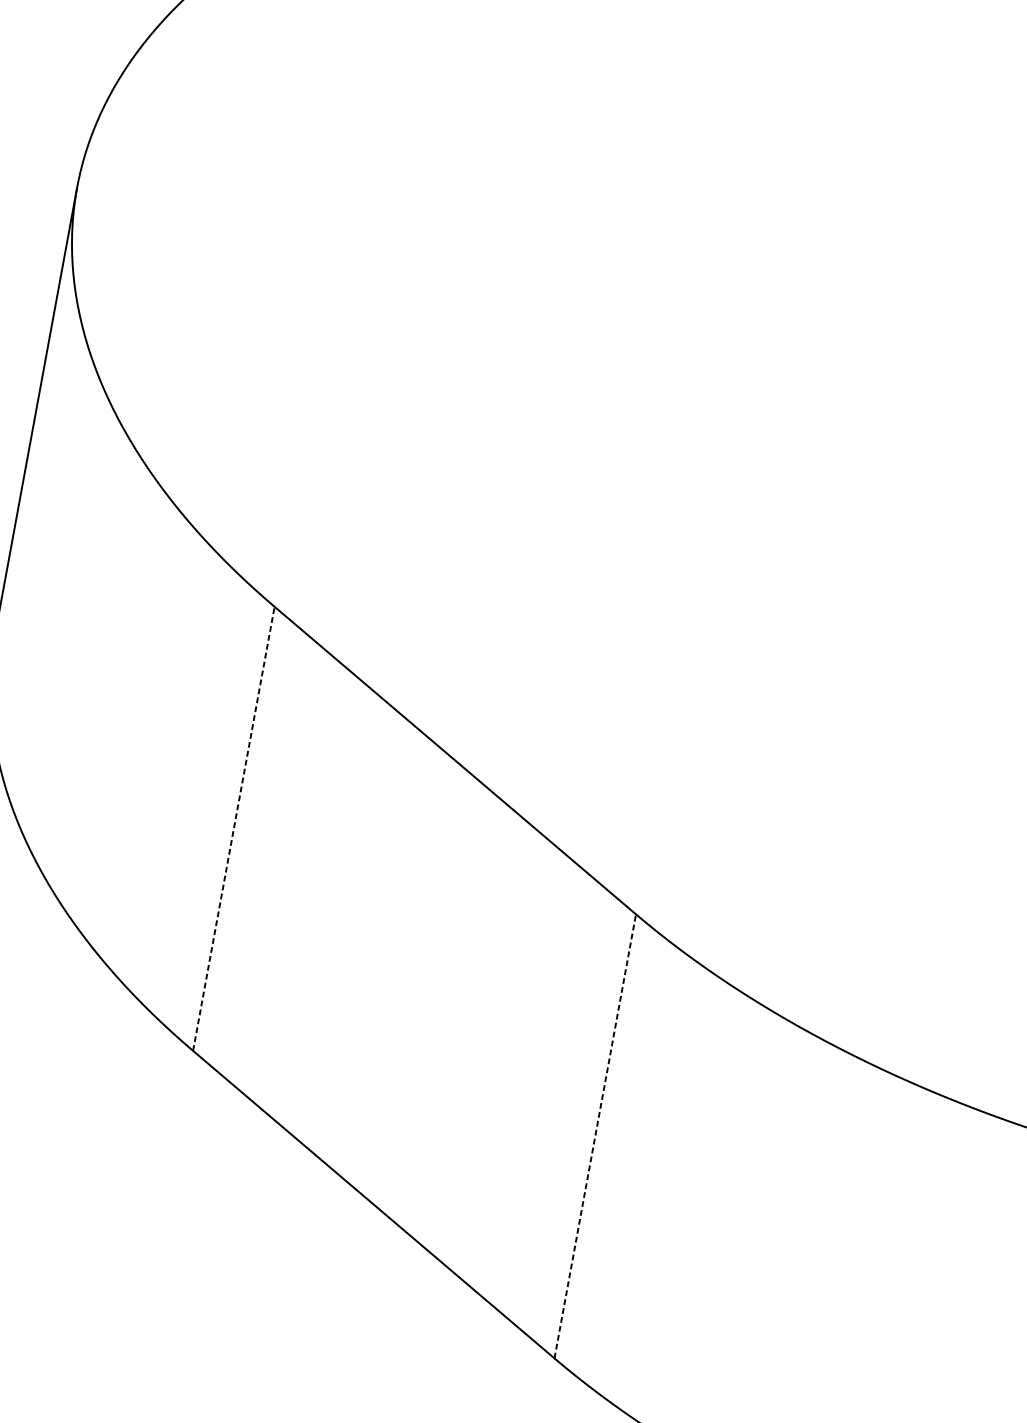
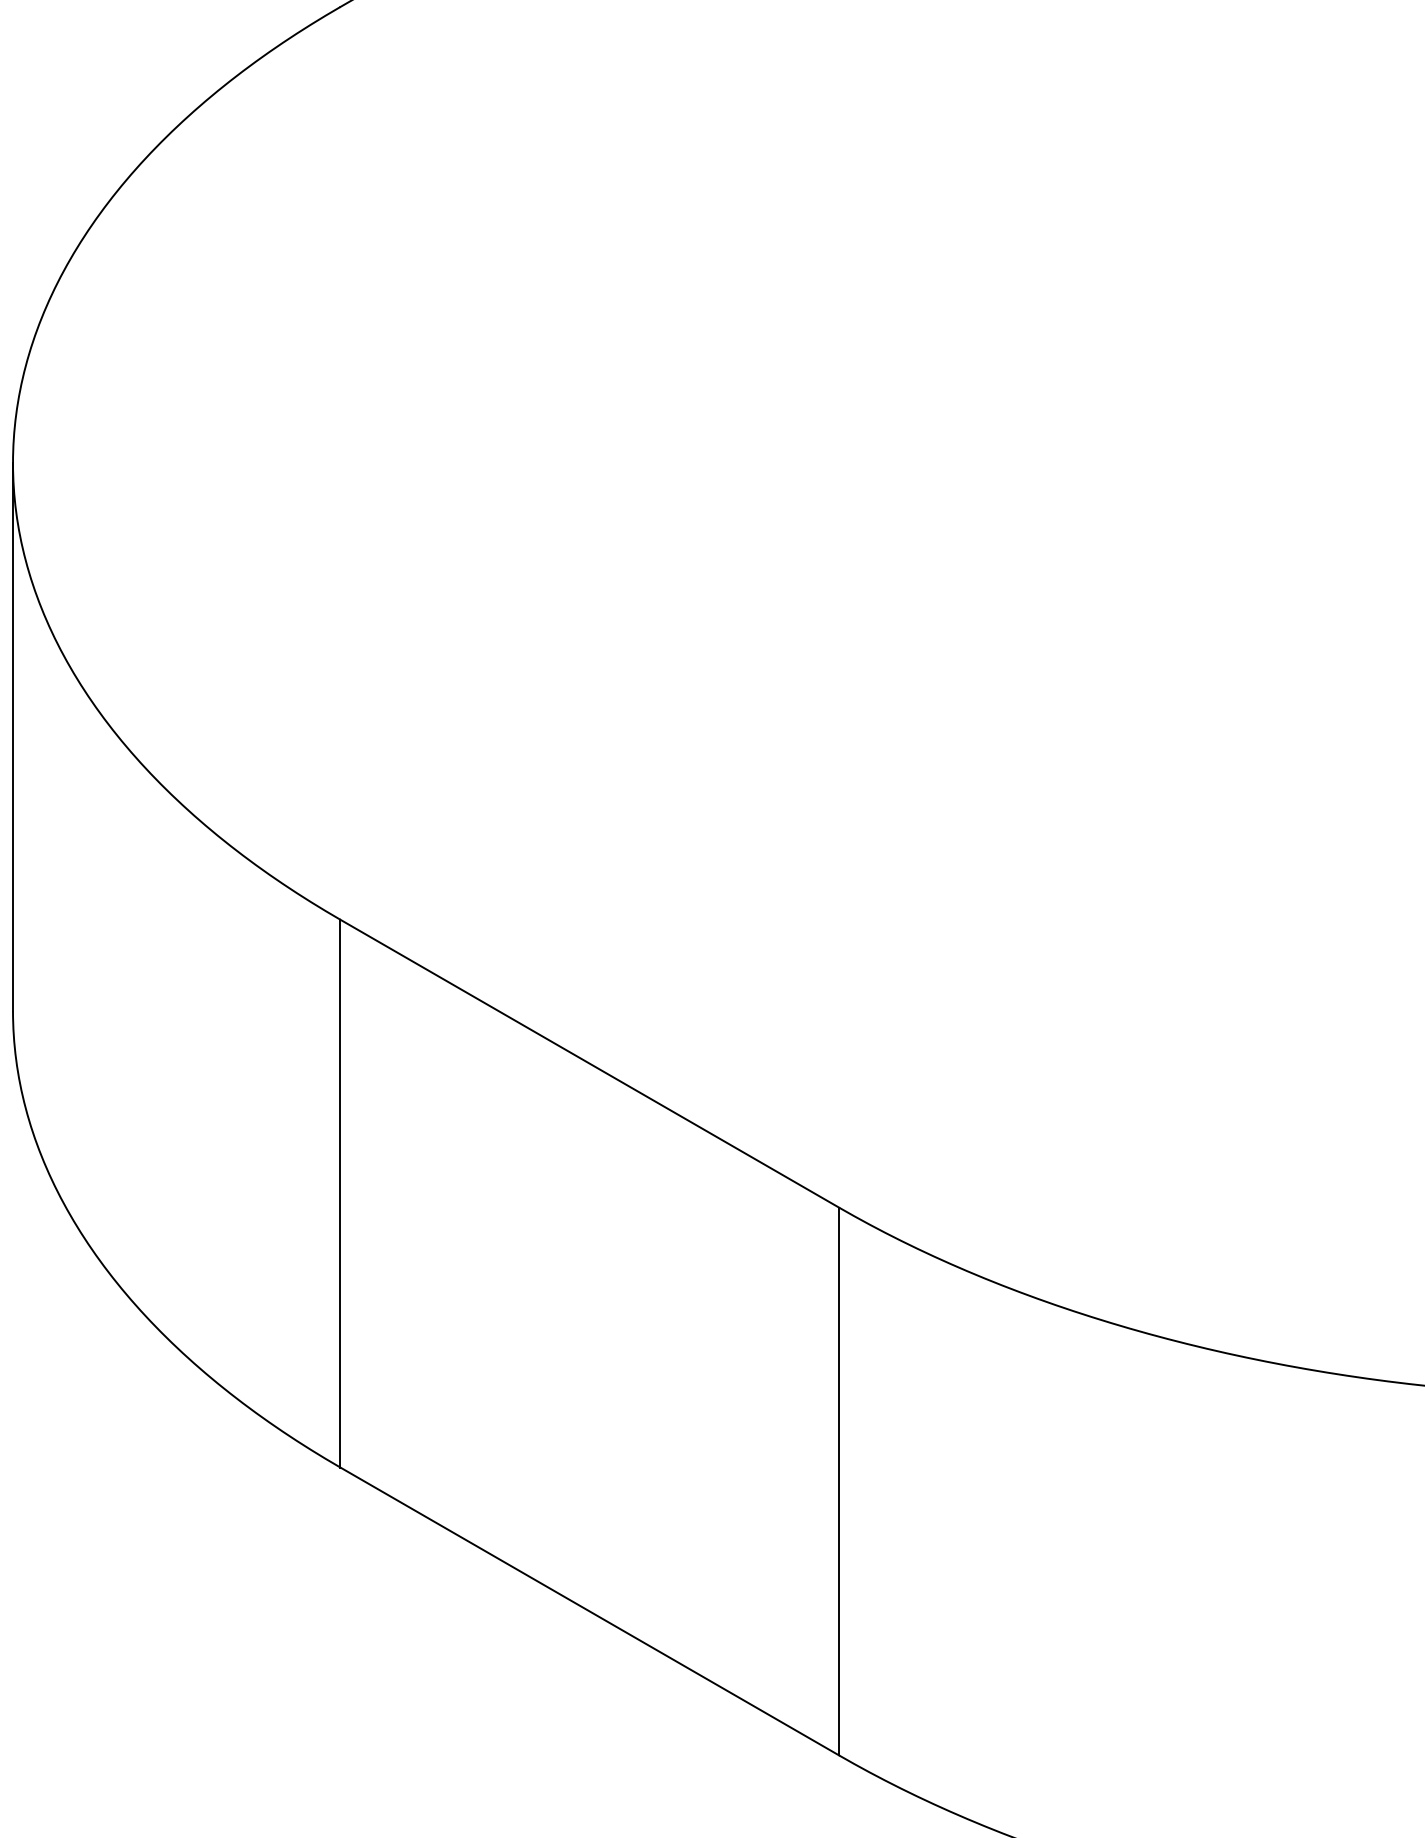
line: (233, 828) -> (340, 1193), dashed -> solid
line: (595, 1136) -> (839, 1481), dashed -> solid

